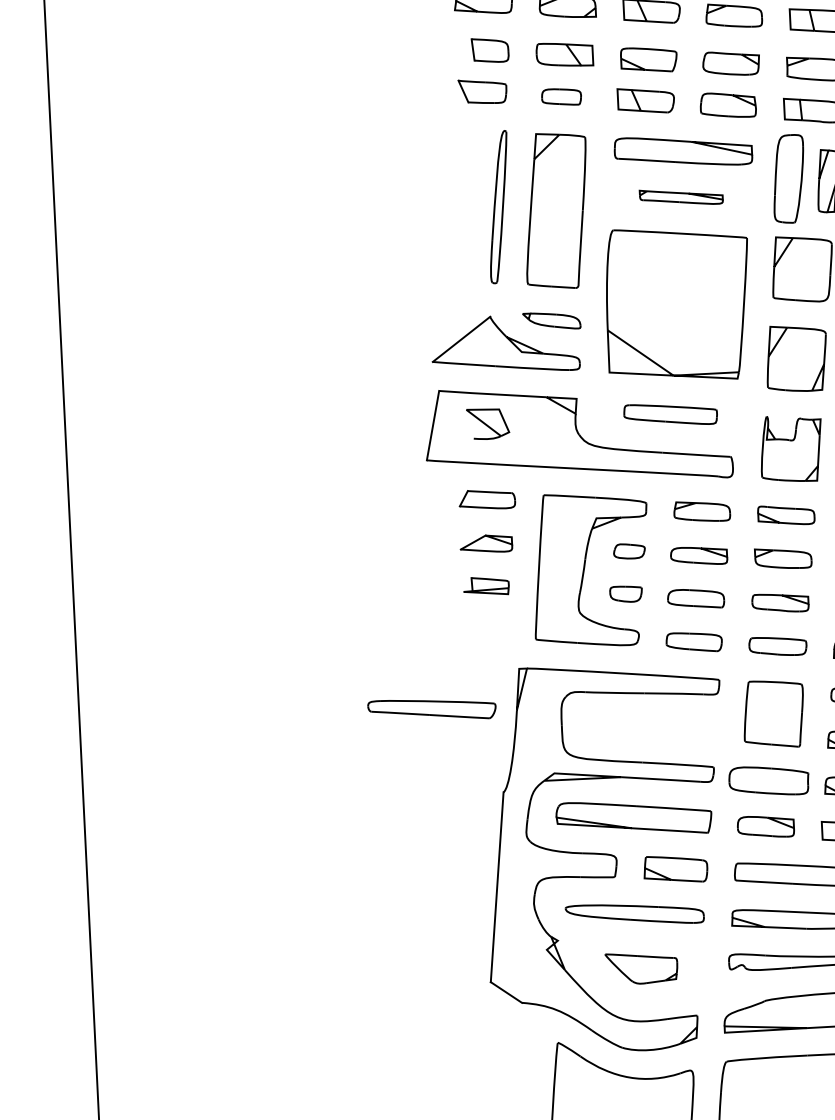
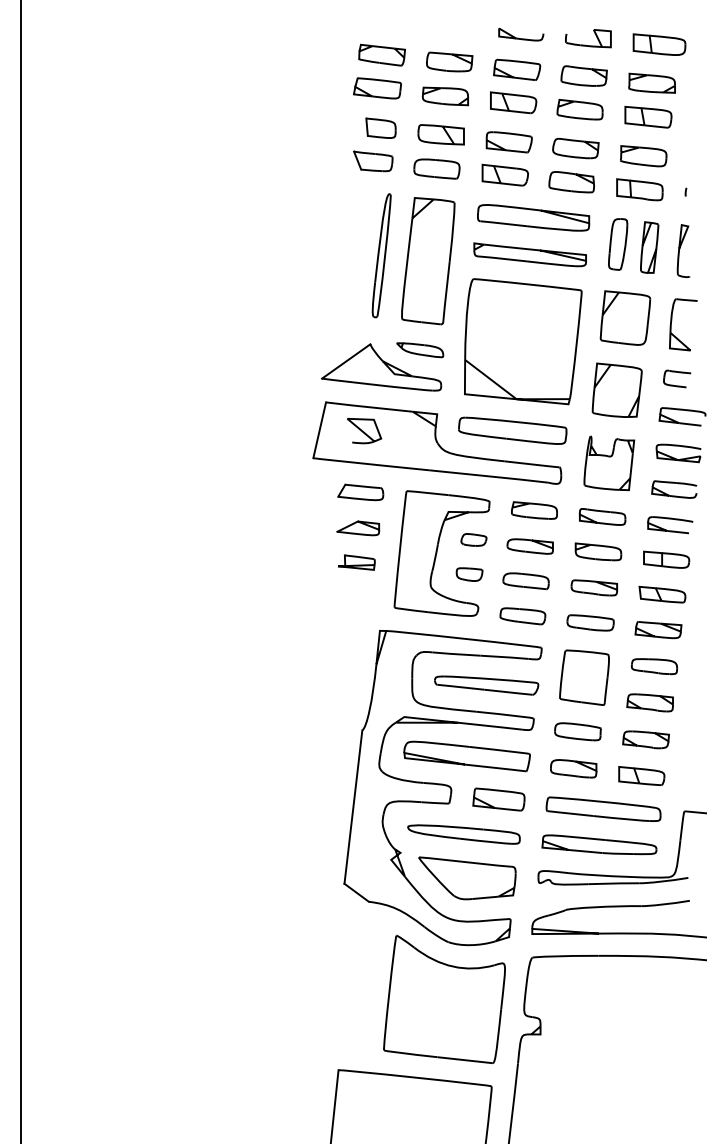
part: (560, 96) -> (436, 168), size x1.43
part: (789, 179) -> (618, 244), size x0.71
part: (680, 196) -> (529, 254), size x1.67
part: (670, 414) -> (512, 430), size x1.43
part: (431, 709) -> (486, 685), moved
part: (768, 780) -> (577, 731), size x0.71
part: (641, 968) -> (467, 878), size x1.67

